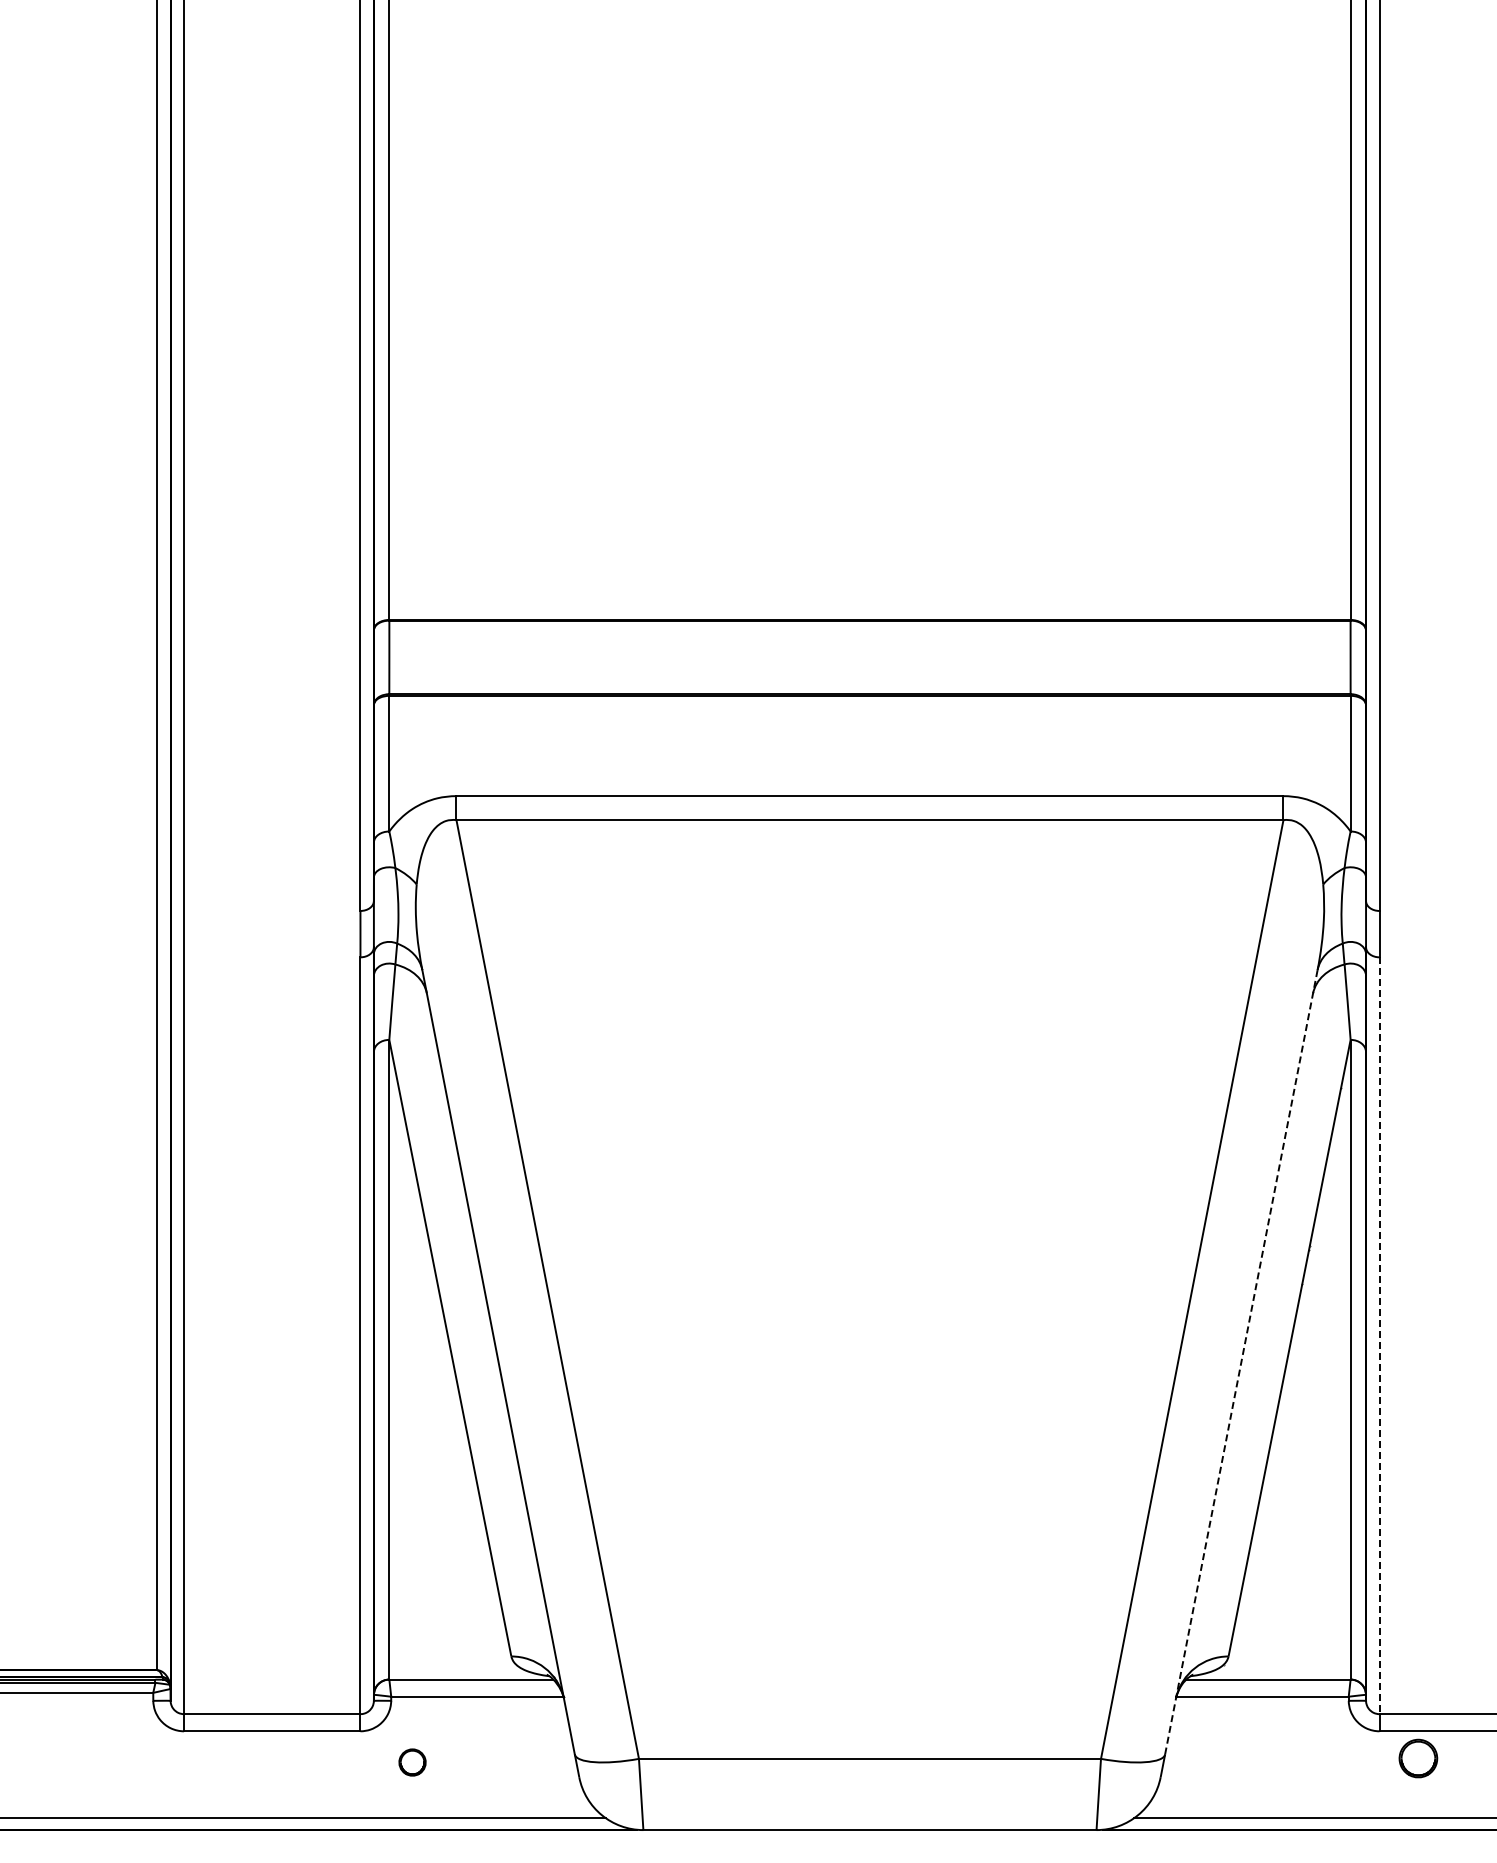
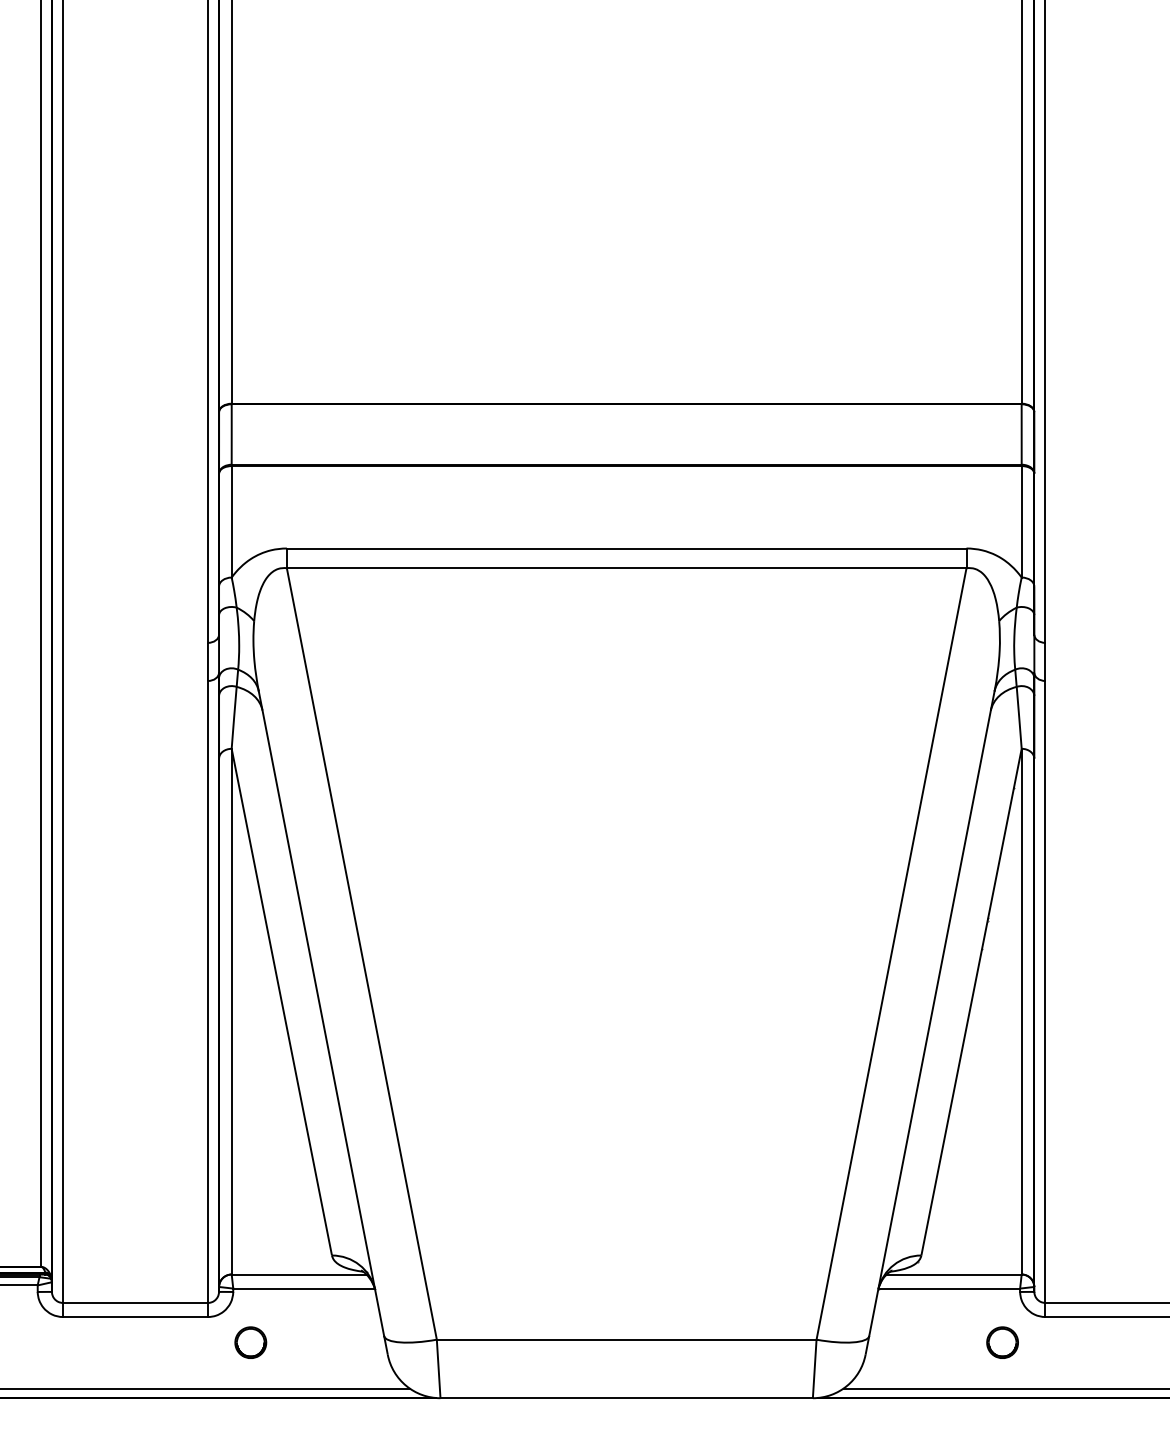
line: (1379, 1336) -> (1045, 992), dashed -> solid
line: (1241, 1362) -> (932, 1013), dashed -> solid
part: (1418, 1758) -> (1002, 1342), moved
part: (412, 1762) -> (250, 1342), size x1.43

